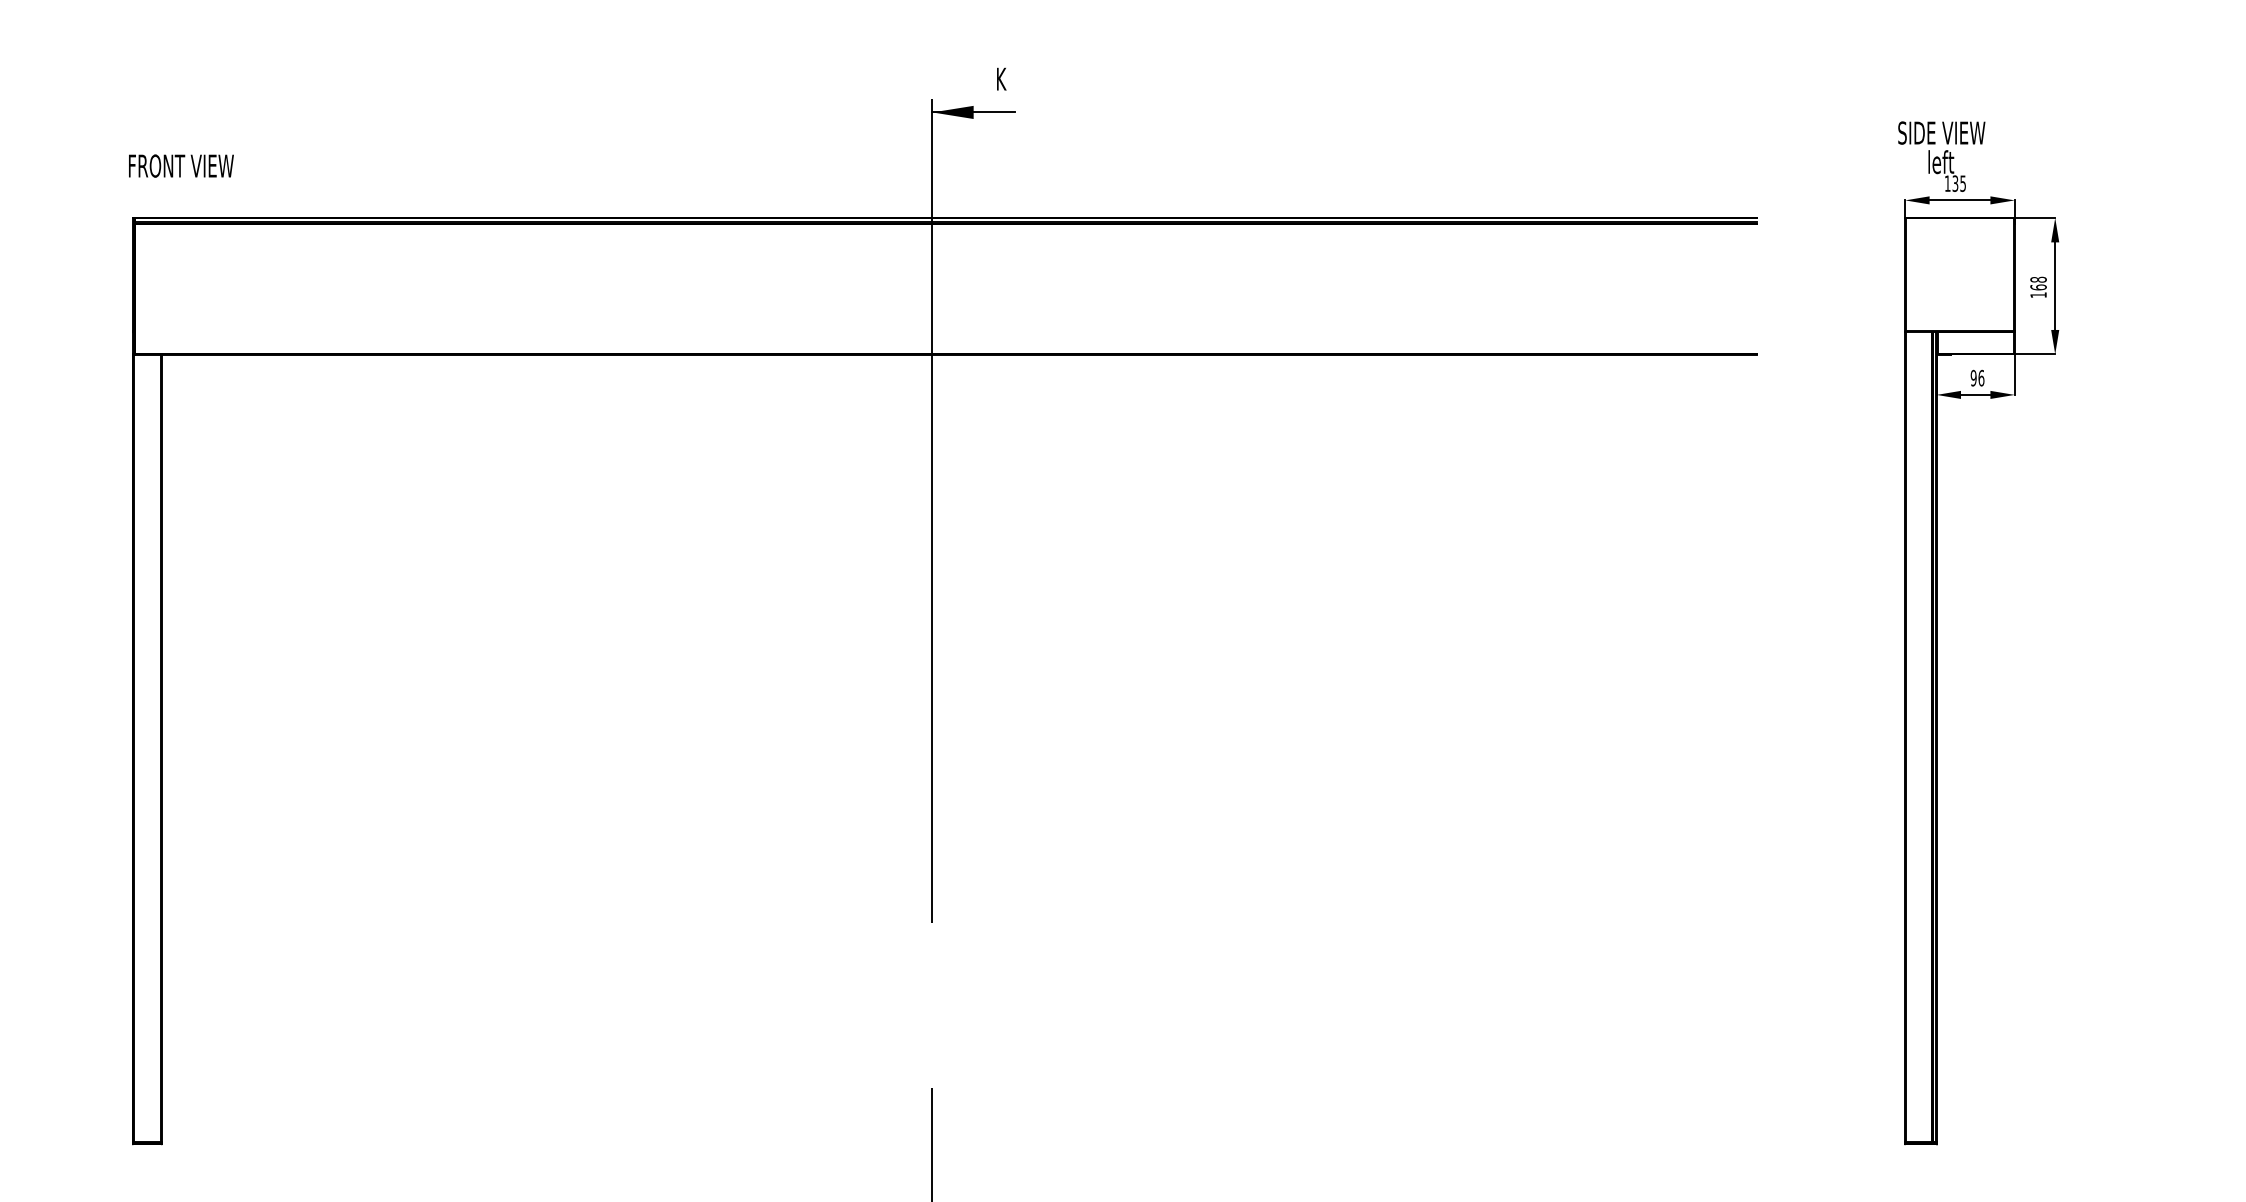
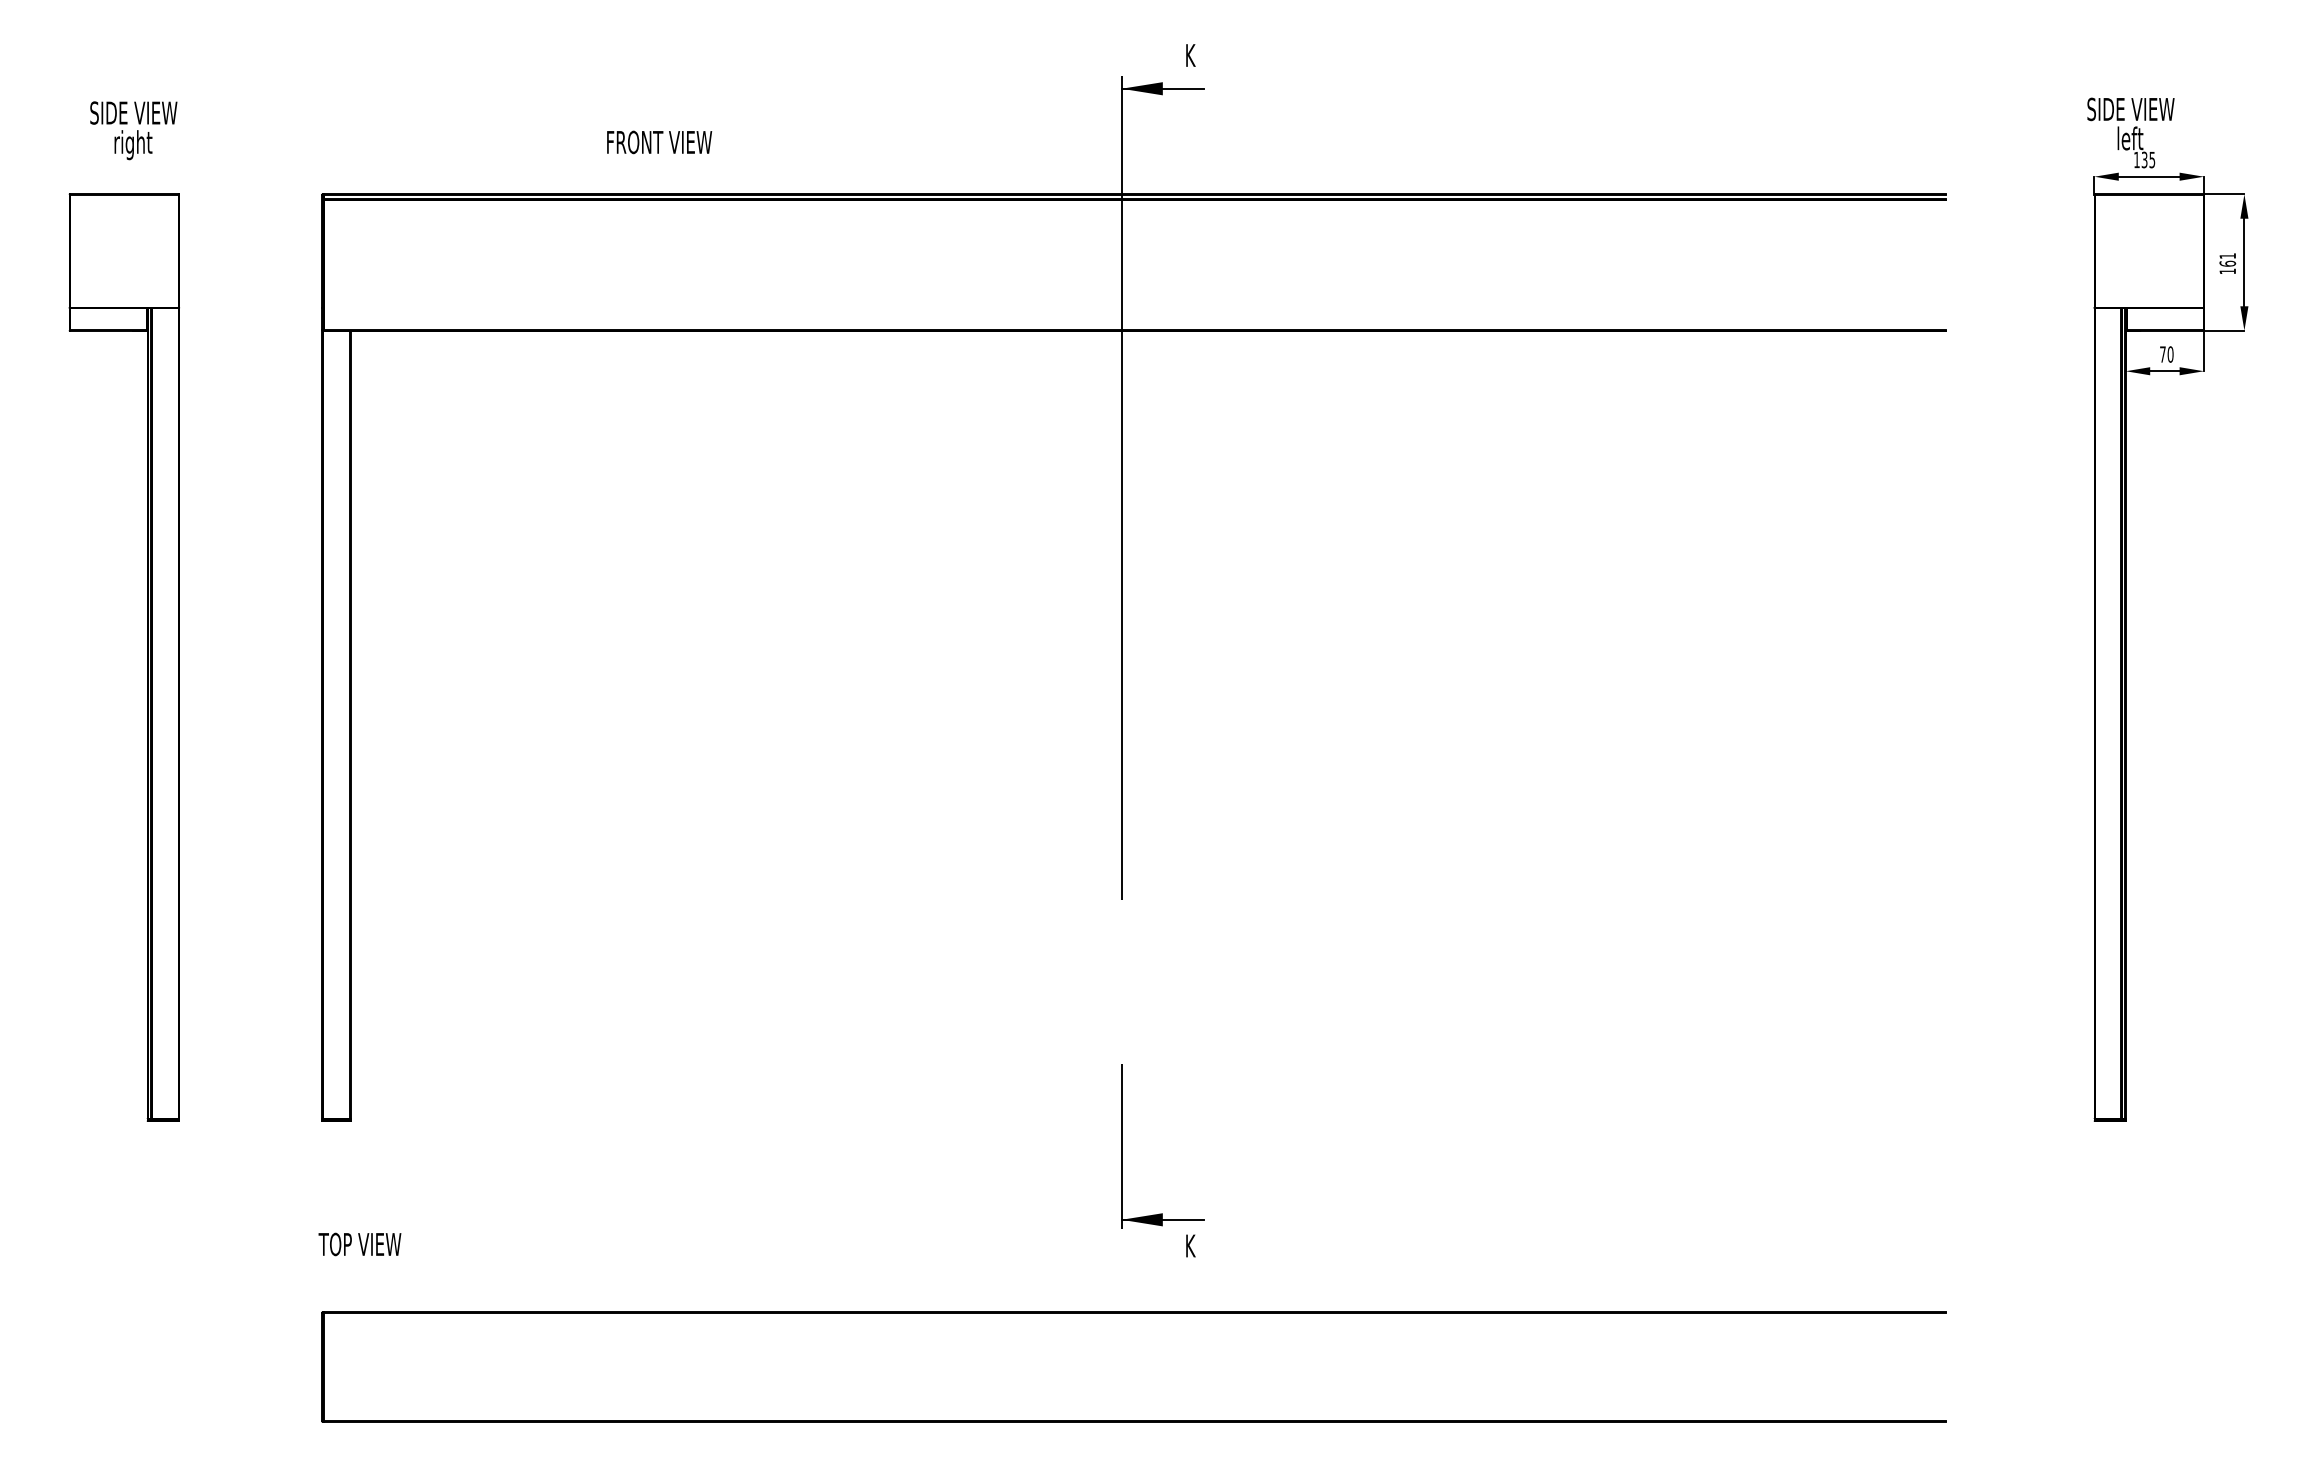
text: (181, 166) -> (659, 142), moved
text: (2038, 280) -> (2227, 256), 168 -> 161
text: (1977, 378) -> (2166, 354), 96 -> 70

